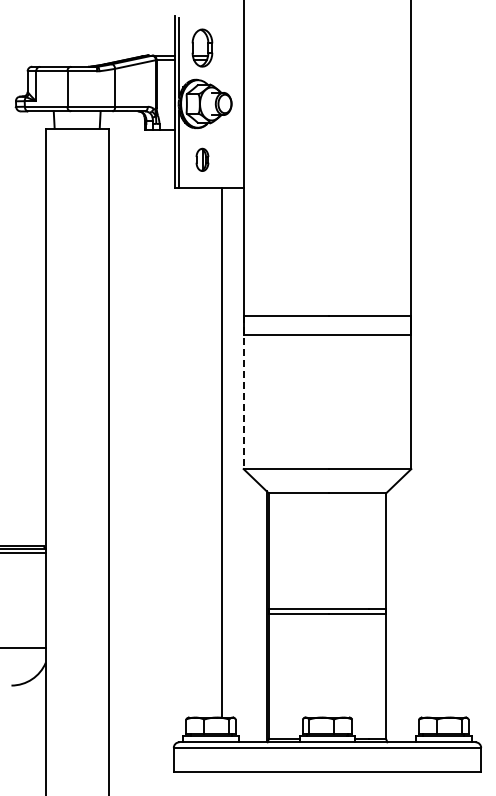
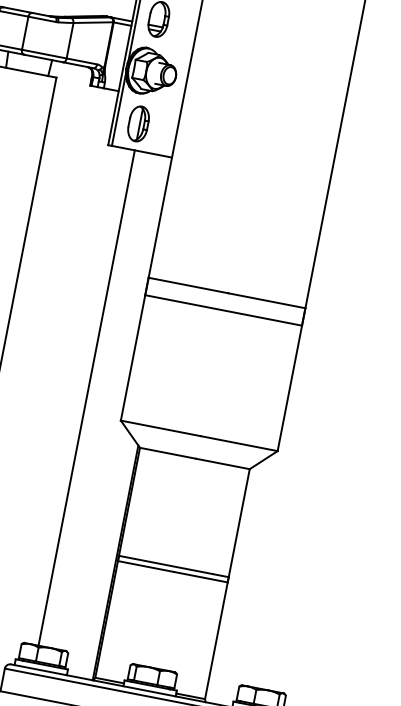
part: (202, 159) -> (138, 123), size x1.67
line: (243, 393) -> (134, 349), dashed -> solid
line: (221, 452) -> (86, 397), moved

